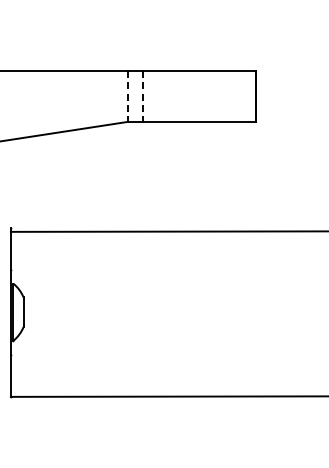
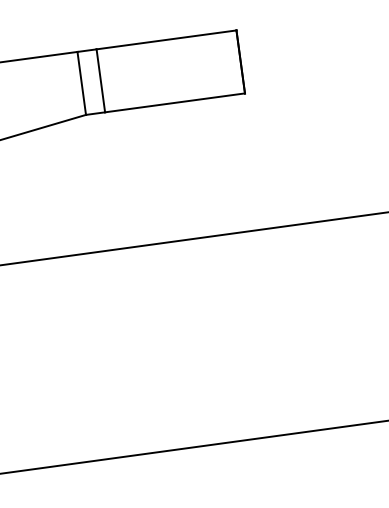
line: (127, 97) -> (81, 84), dashed -> solid
line: (143, 97) -> (101, 82), dashed -> solid

